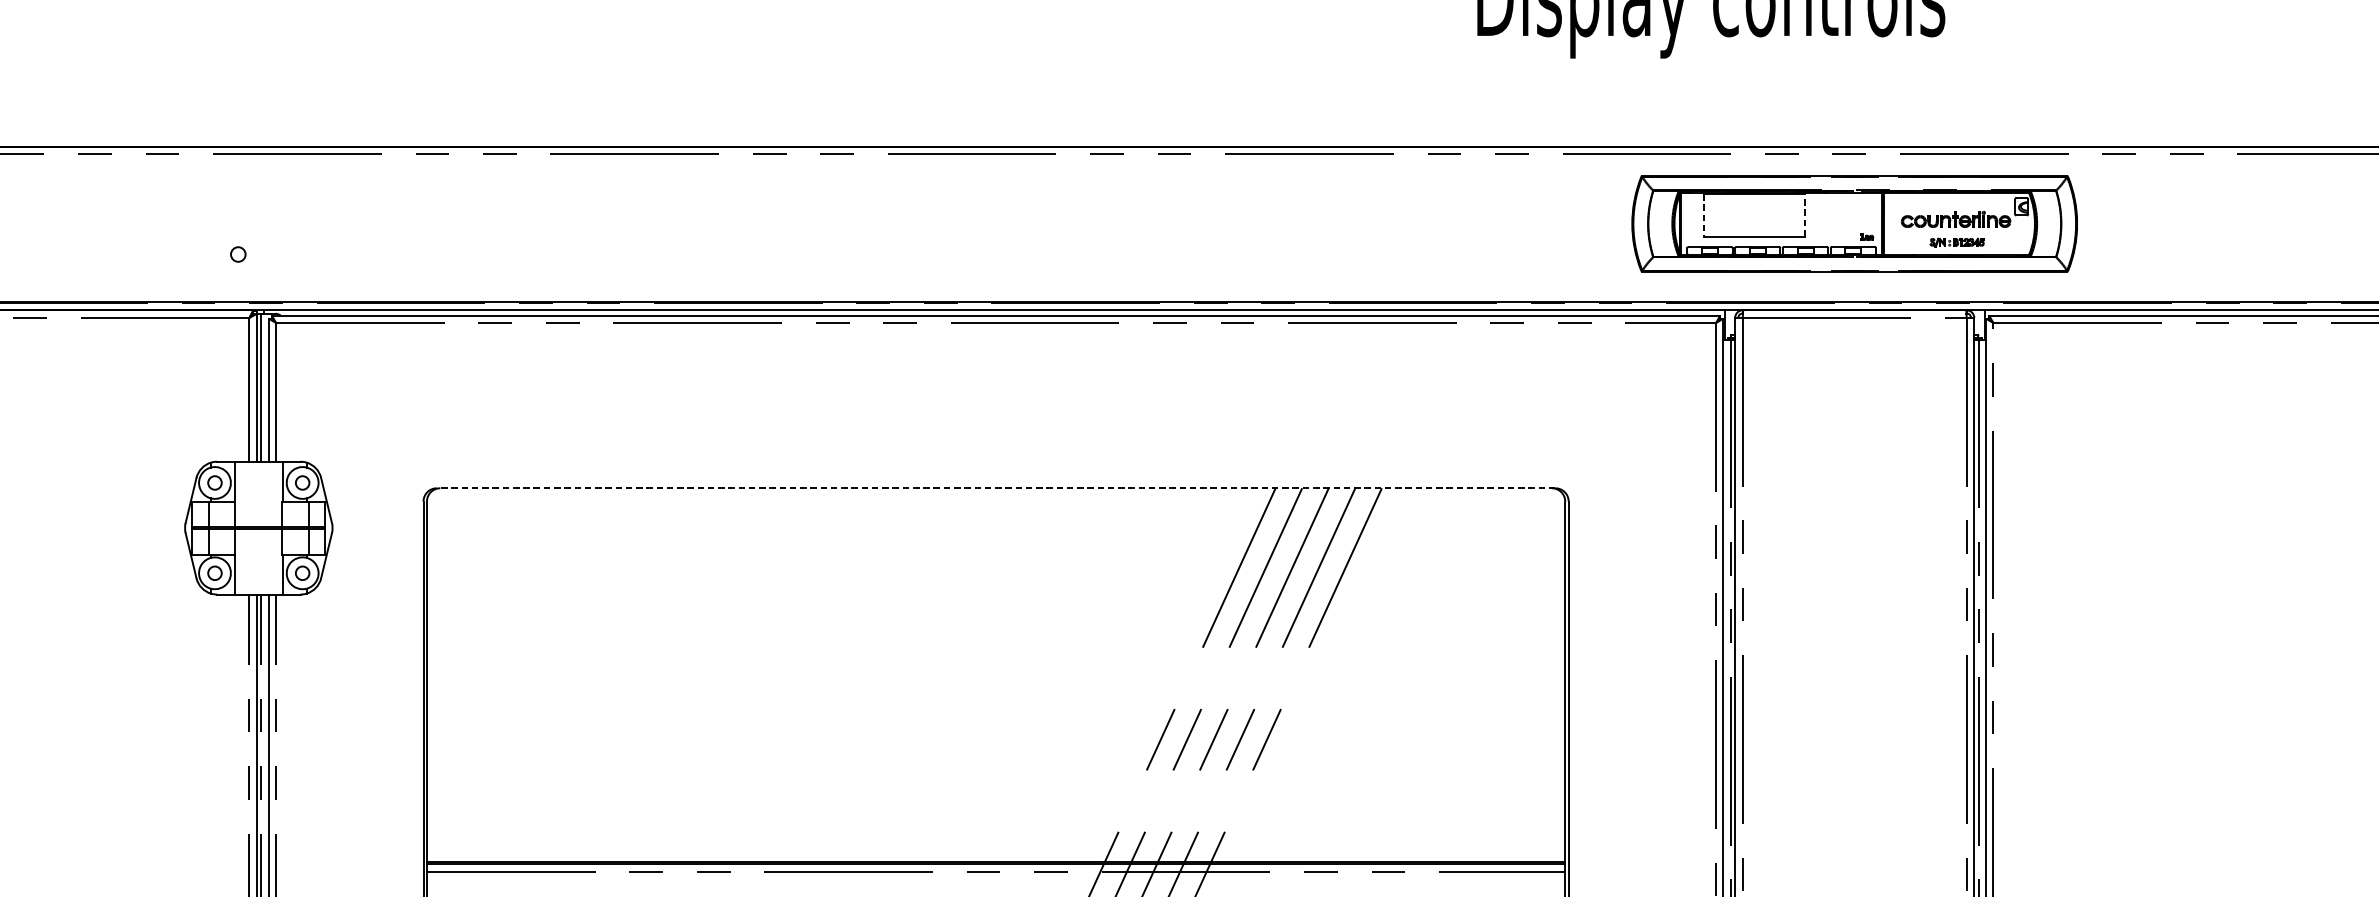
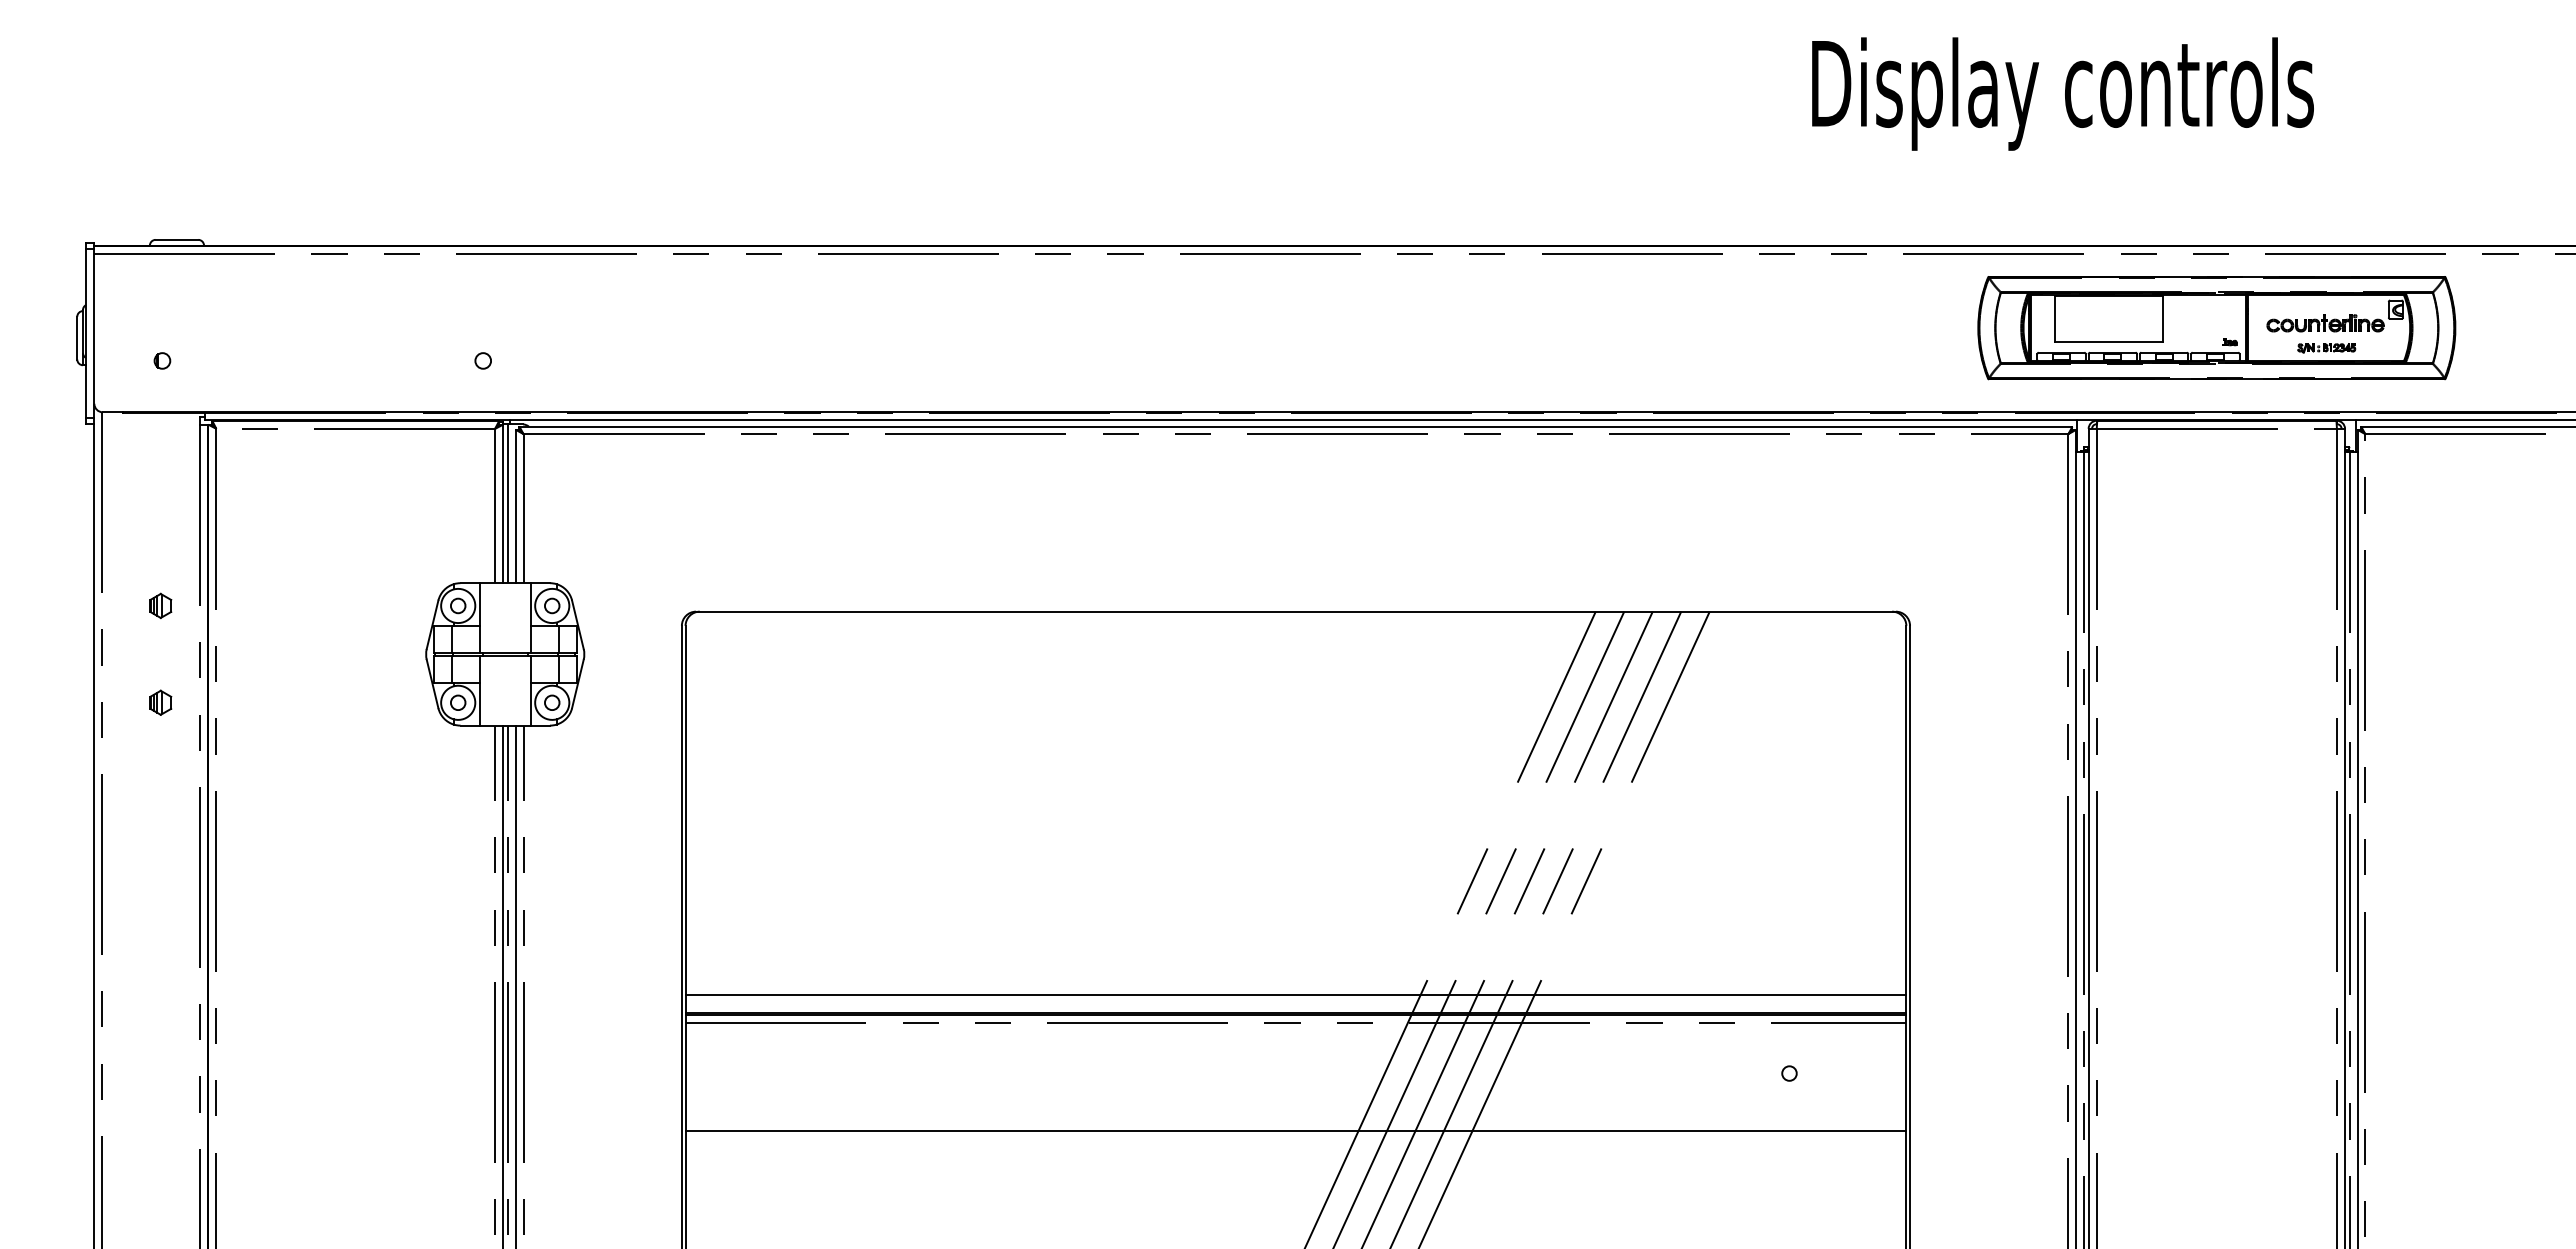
line: (1704, 214) -> (2055, 318), dashed -> solid
line: (1804, 214) -> (2163, 318), dashed -> solid
line: (995, 488) -> (1295, 611), dashed -> solid
line: (995, 846) -> (1295, 995), added

